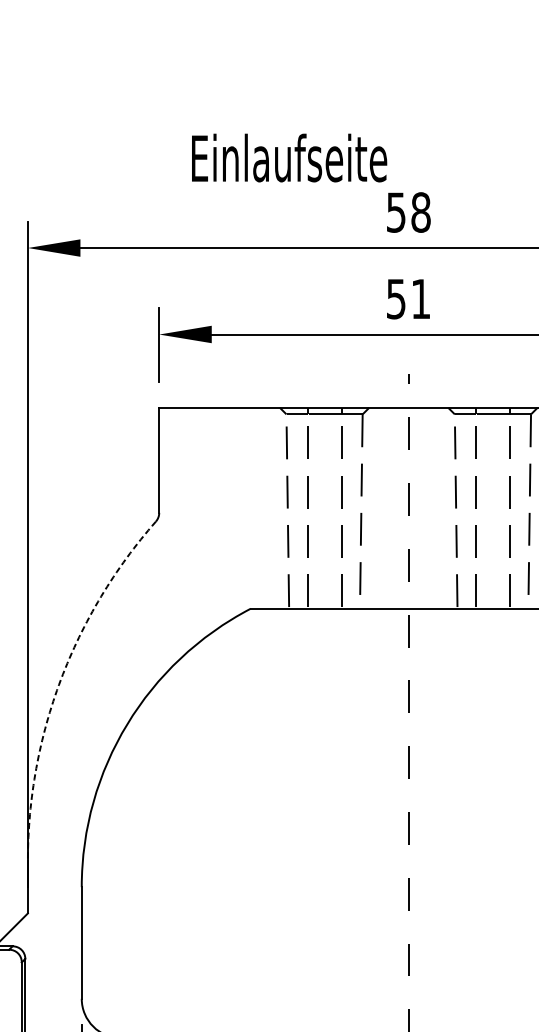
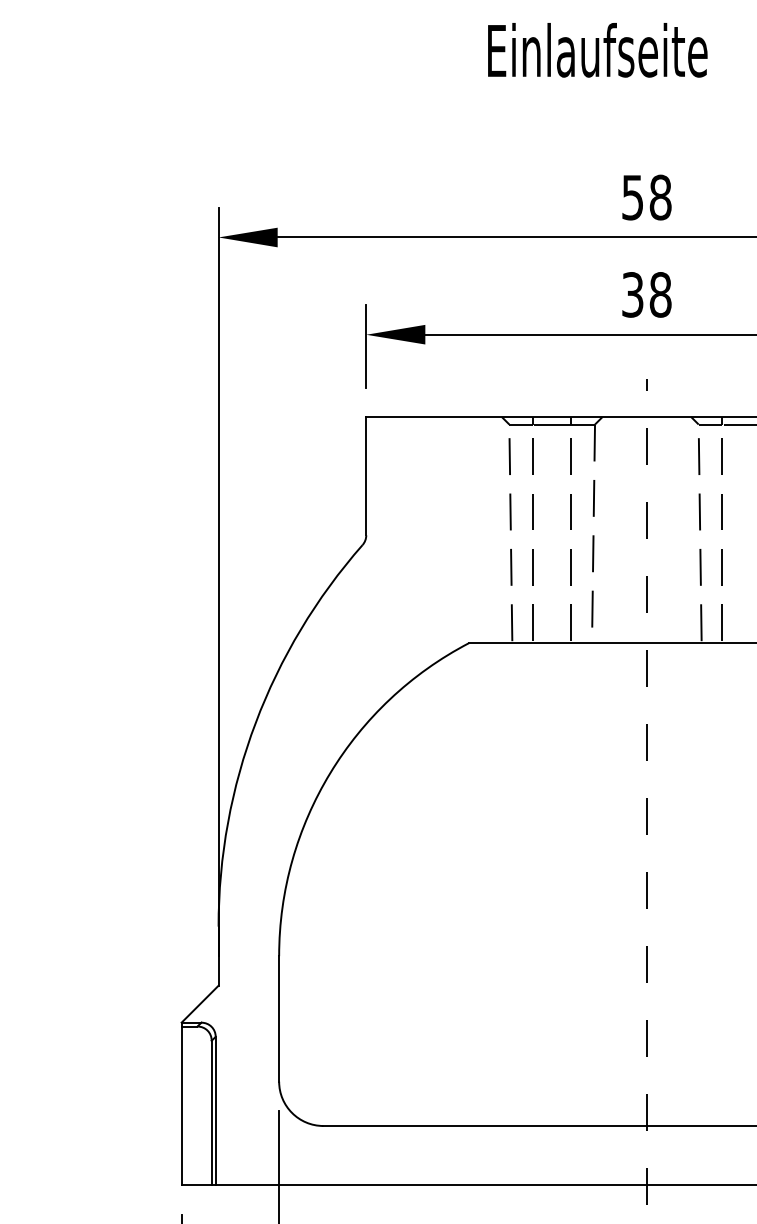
text: (289, 158) -> (597, 50), moved
text: (409, 298) -> (647, 294), 51 -> 38
arc: (60, 679) -> (255, 722), dashed -> solid

